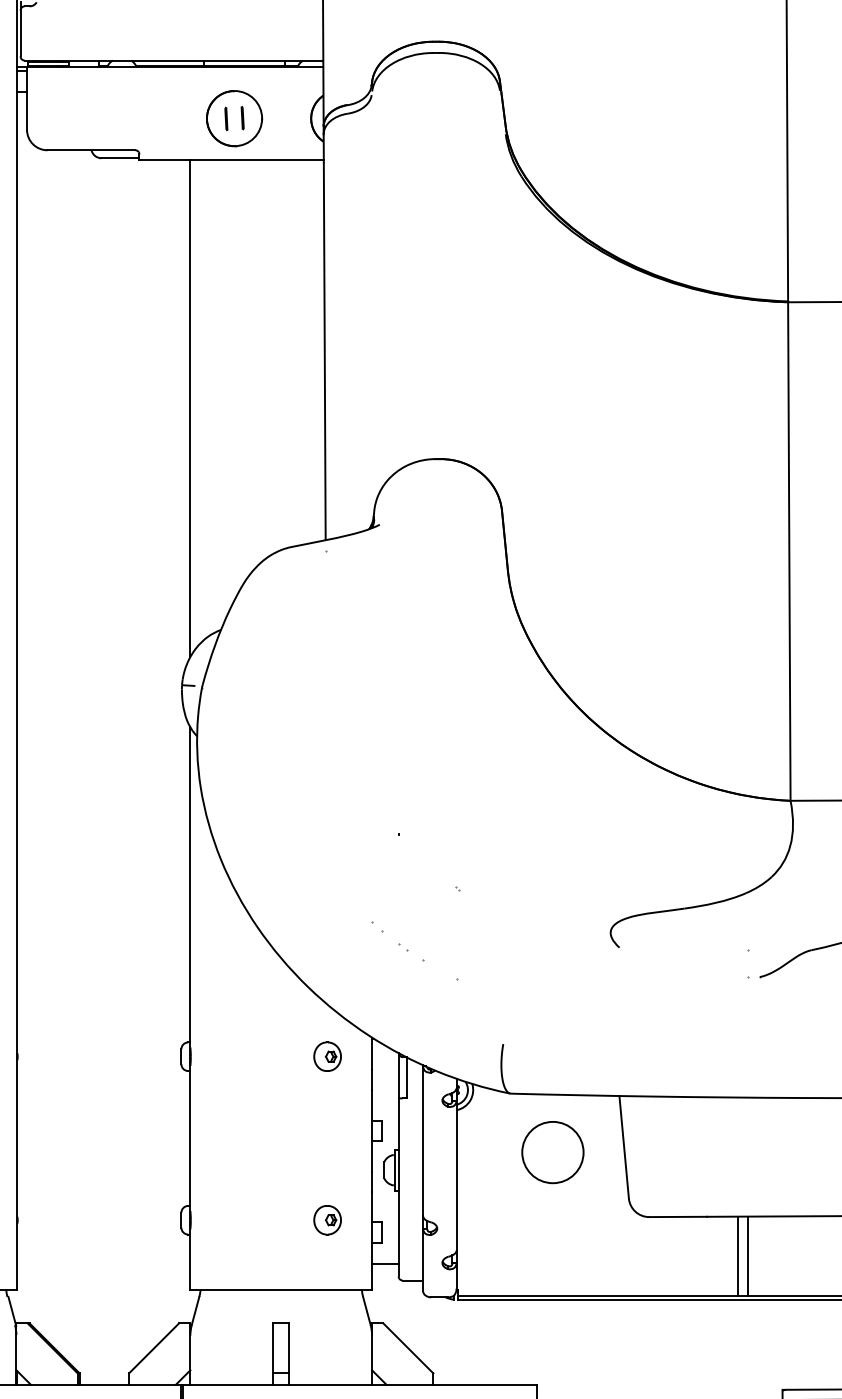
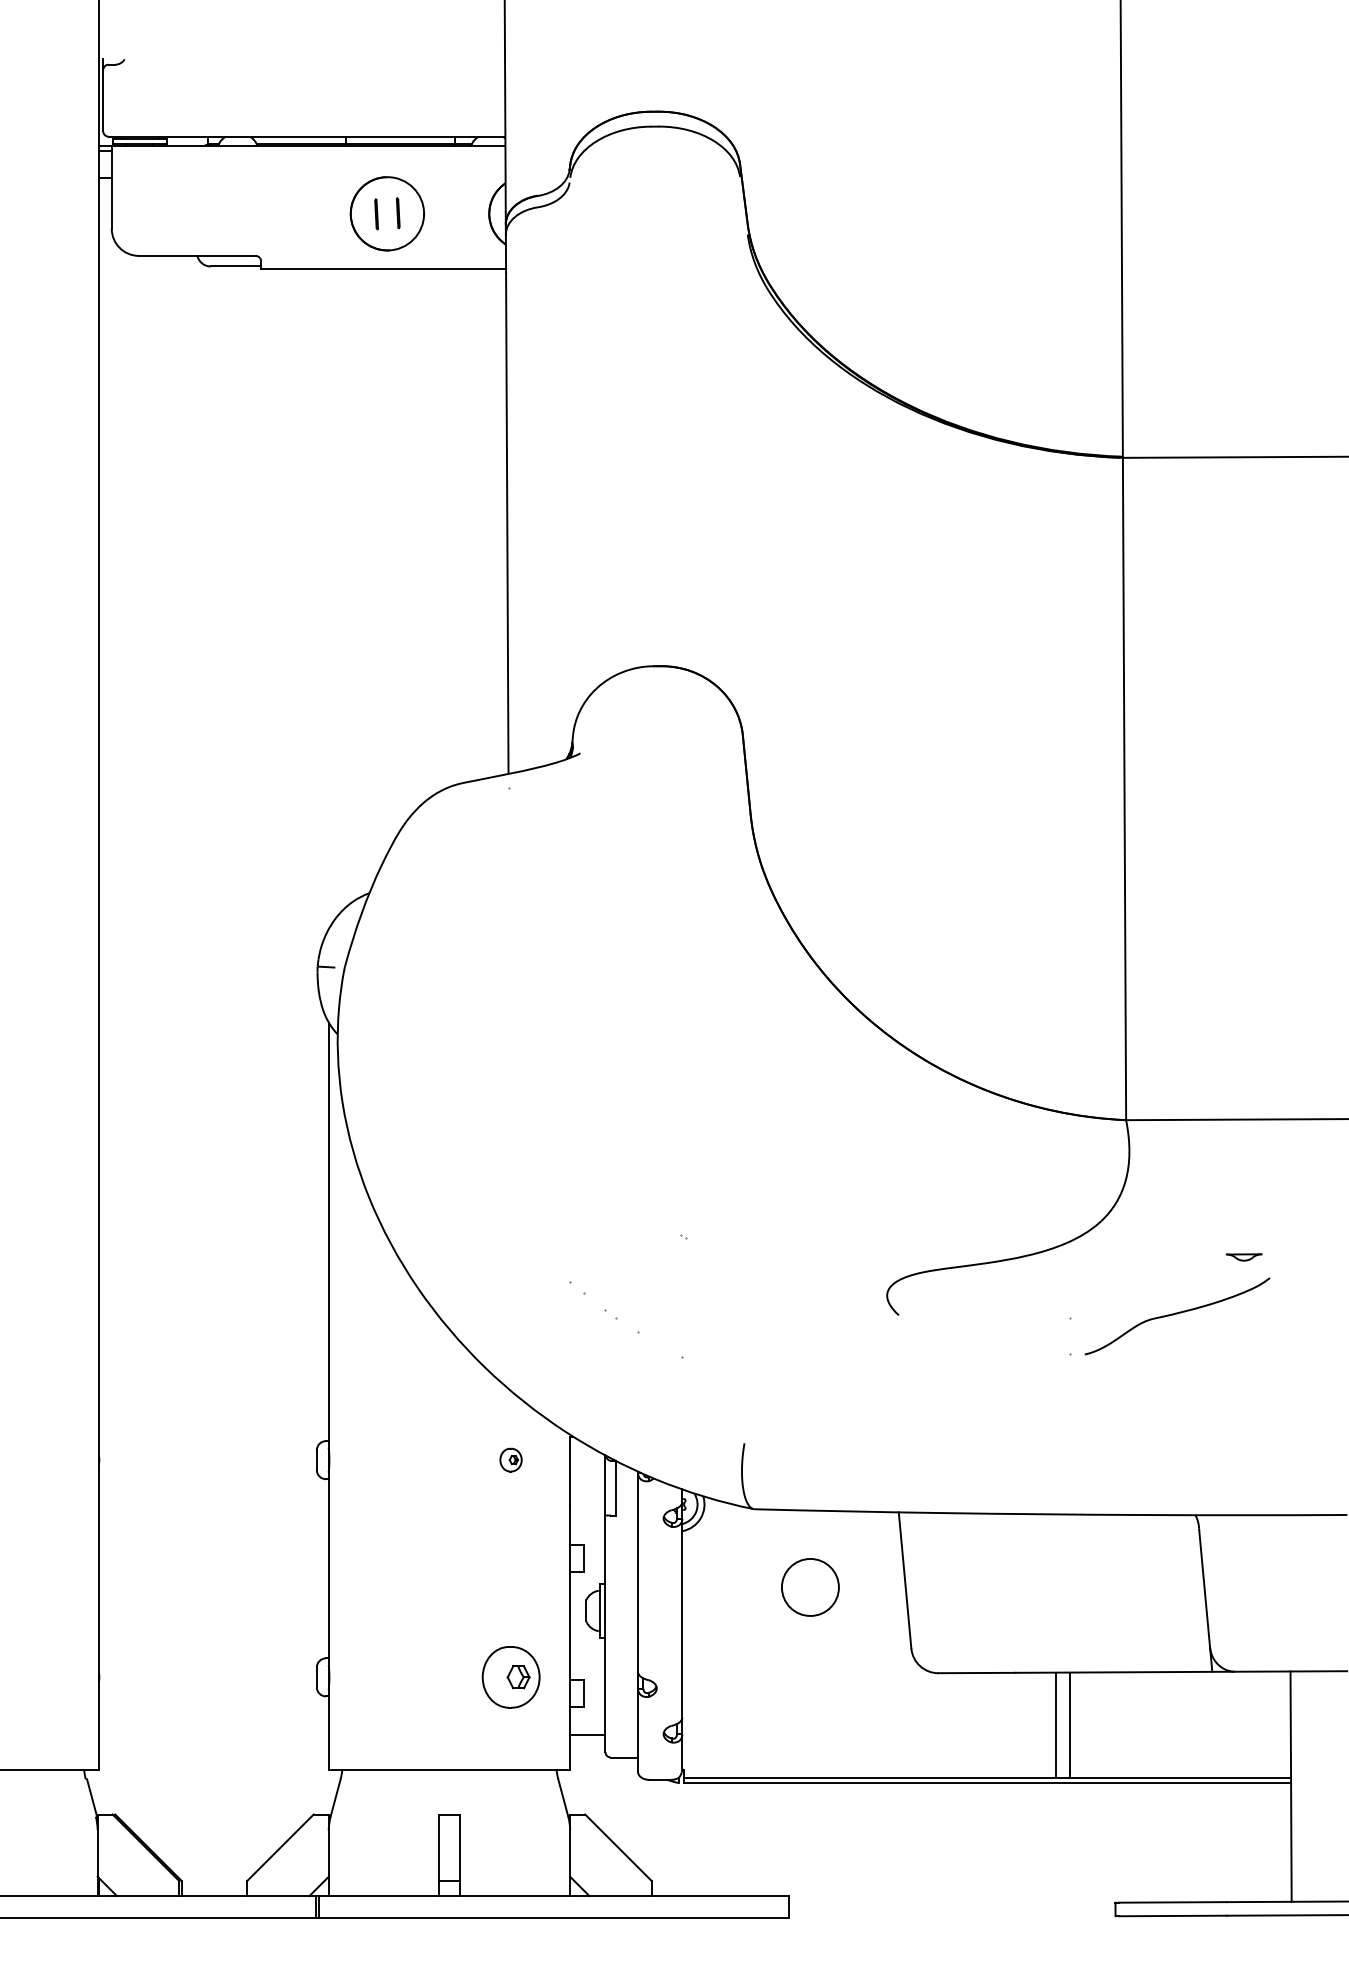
line: (190, 408) -> (328, 599), removed
part: (327, 1056) -> (510, 1459), size x0.6
circle: (552, 1152) -> (810, 1587), size x0.7
part: (327, 1220) -> (510, 1677), size x1.6

